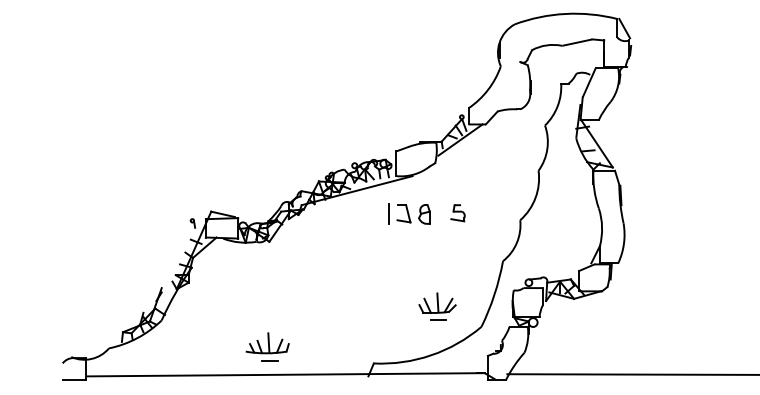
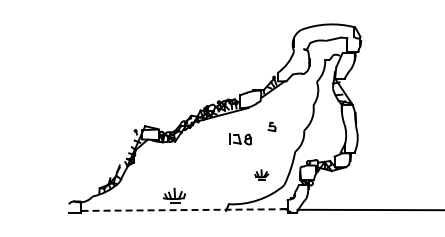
part: (410, 214) -> (240, 139), moved
part: (437, 305) -> (261, 174), size x0.7
line: (287, 375) -> (184, 210), solid -> dashed

